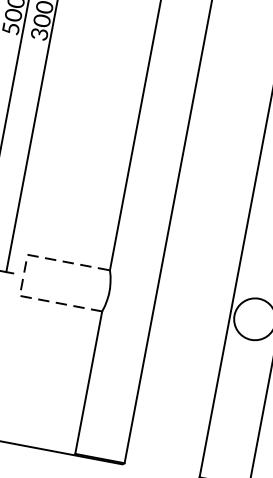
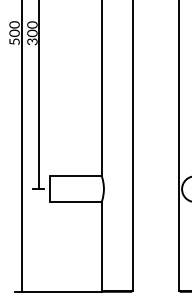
line: (23, 276) -> (50, 189), dashed -> solid

